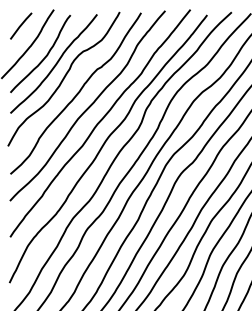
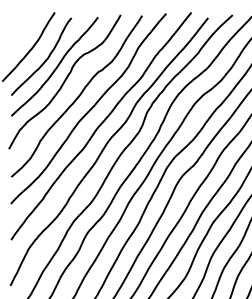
line: (21, 25) -> (22, 28), removed

